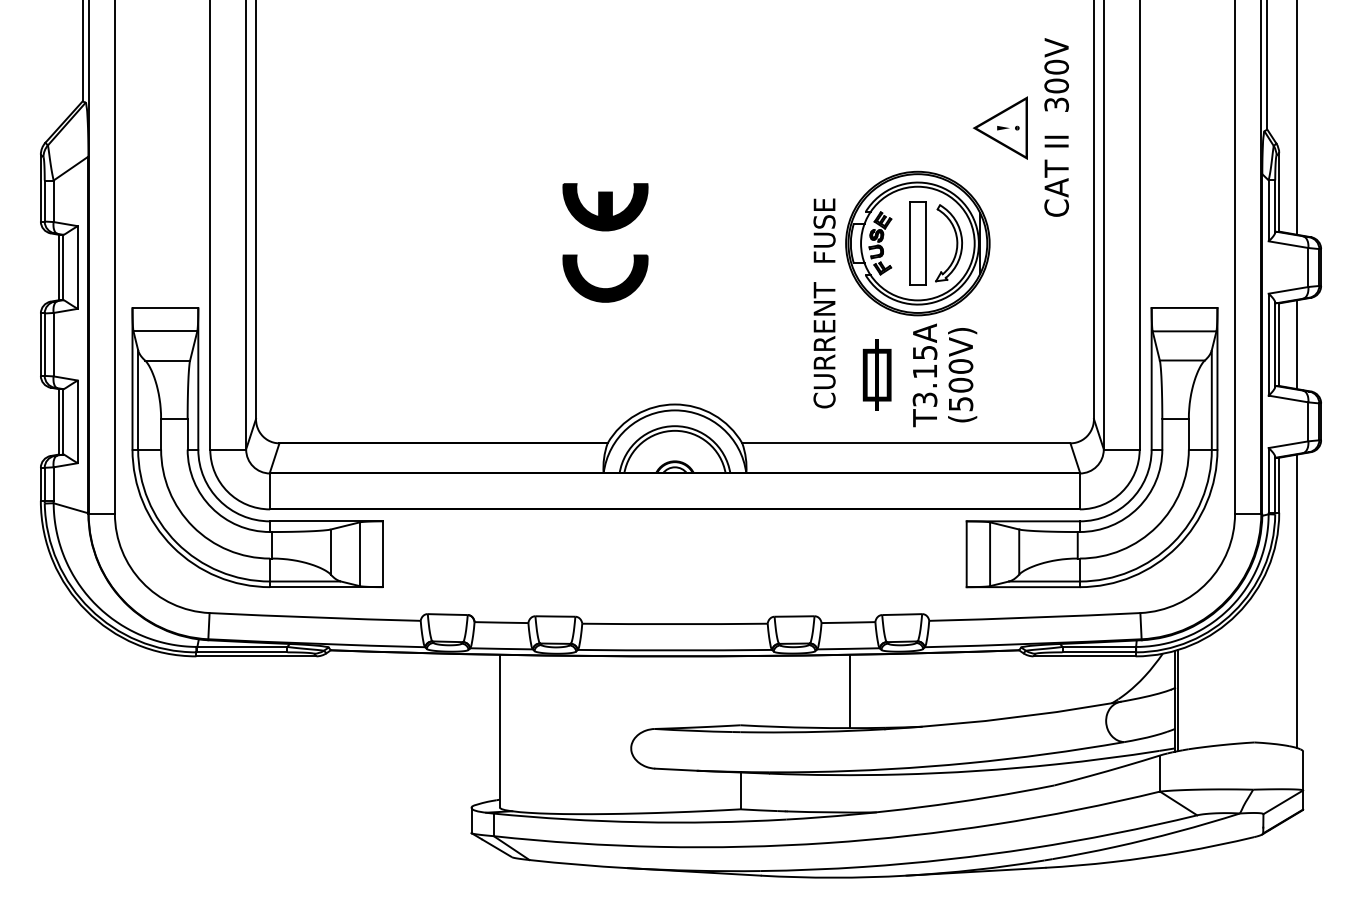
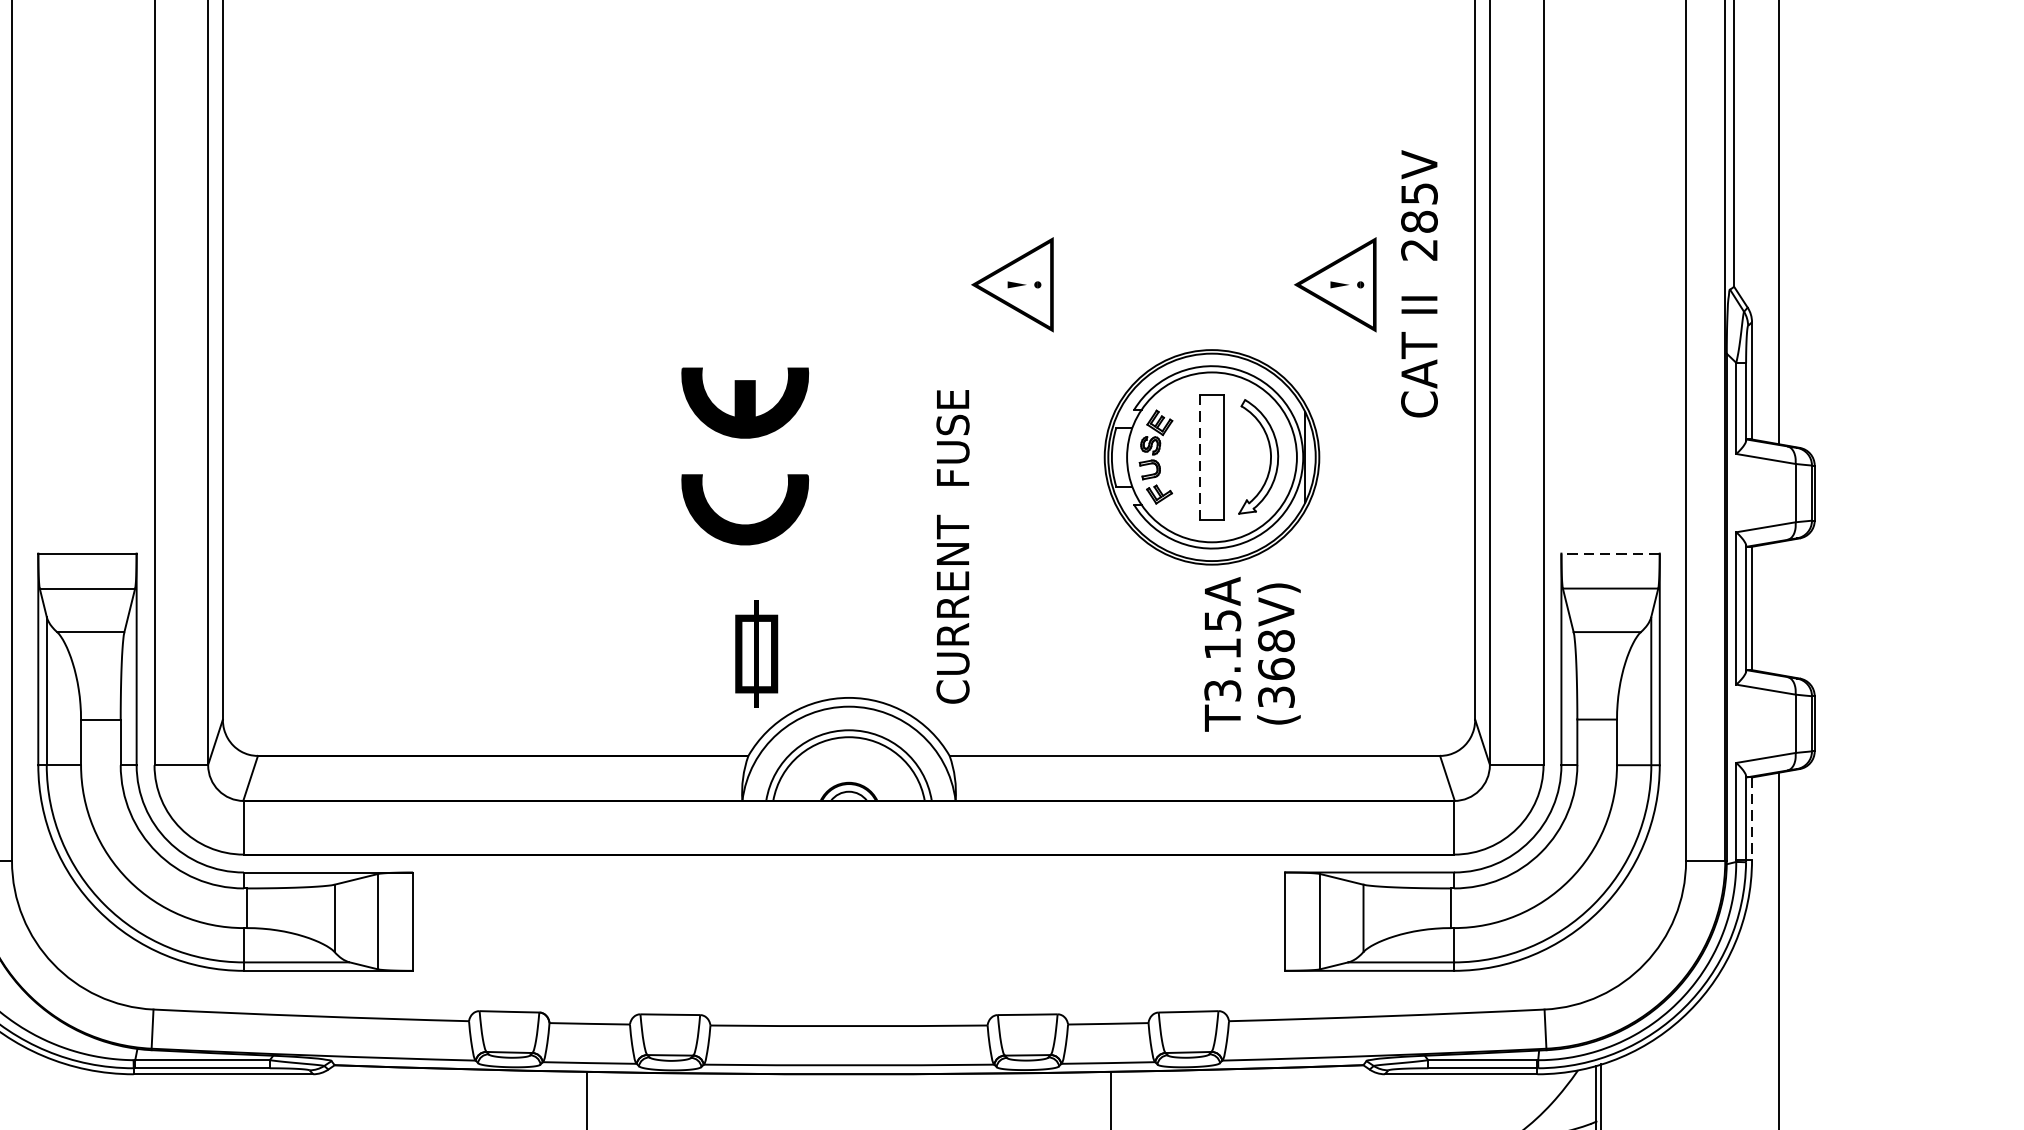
text: (1056, 85) -> (1419, 221), 300V -> 285V
part: (783, 127) -> (1011, 283), added
line: (910, 243) -> (1201, 457), solid -> dashed
text: (824, 303) -> (952, 546), moved
line: (1184, 307) -> (1610, 552), solid -> dashed
line: (1297, 344) -> (1779, 608), removed
part: (876, 374) -> (755, 653), moved
text: (960, 384) -> (1275, 667), (500V) -> (368V)
line: (1279, 485) -> (1752, 818), solid -> dashed

